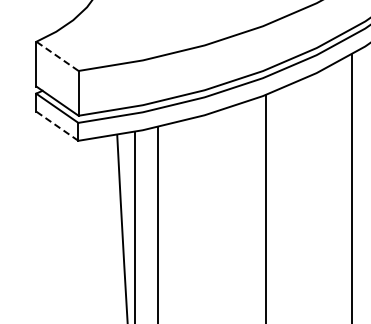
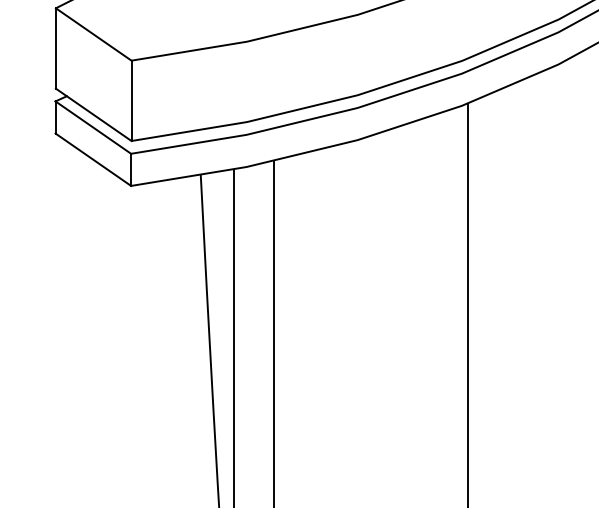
line: (57, 56) -> (93, 34), dashed -> solid
line: (57, 126) -> (93, 160), dashed -> solid

